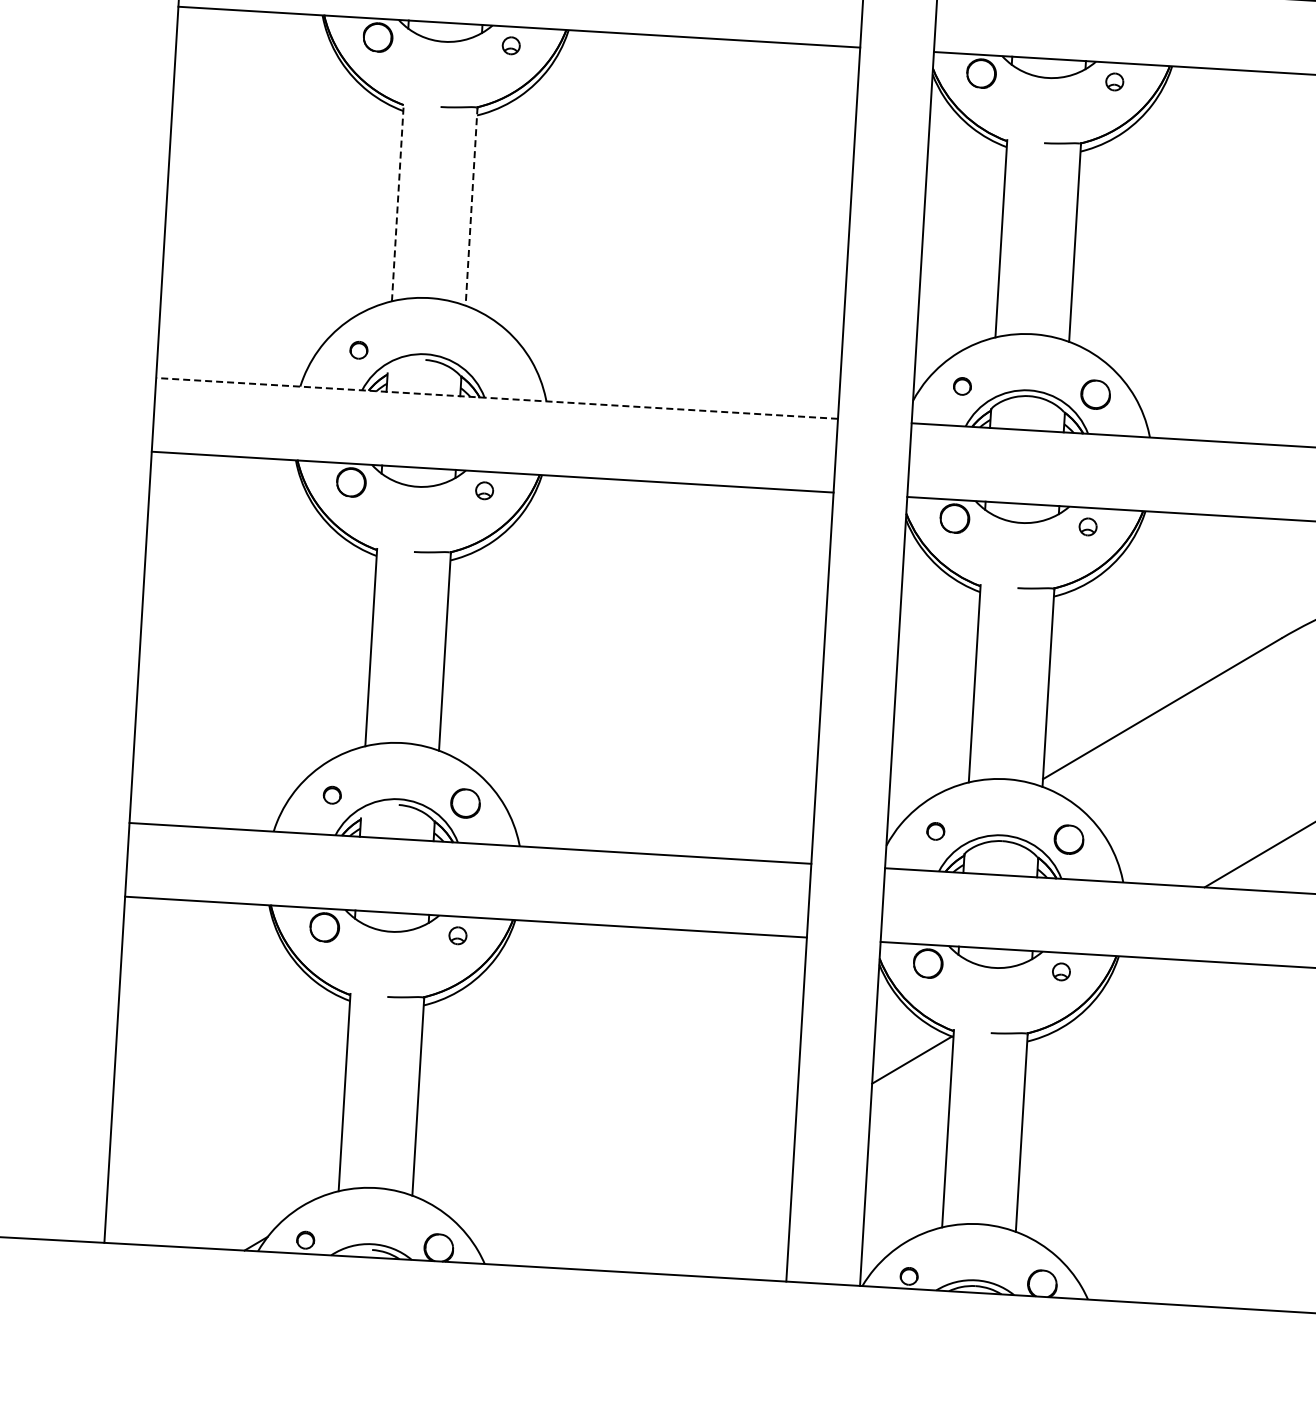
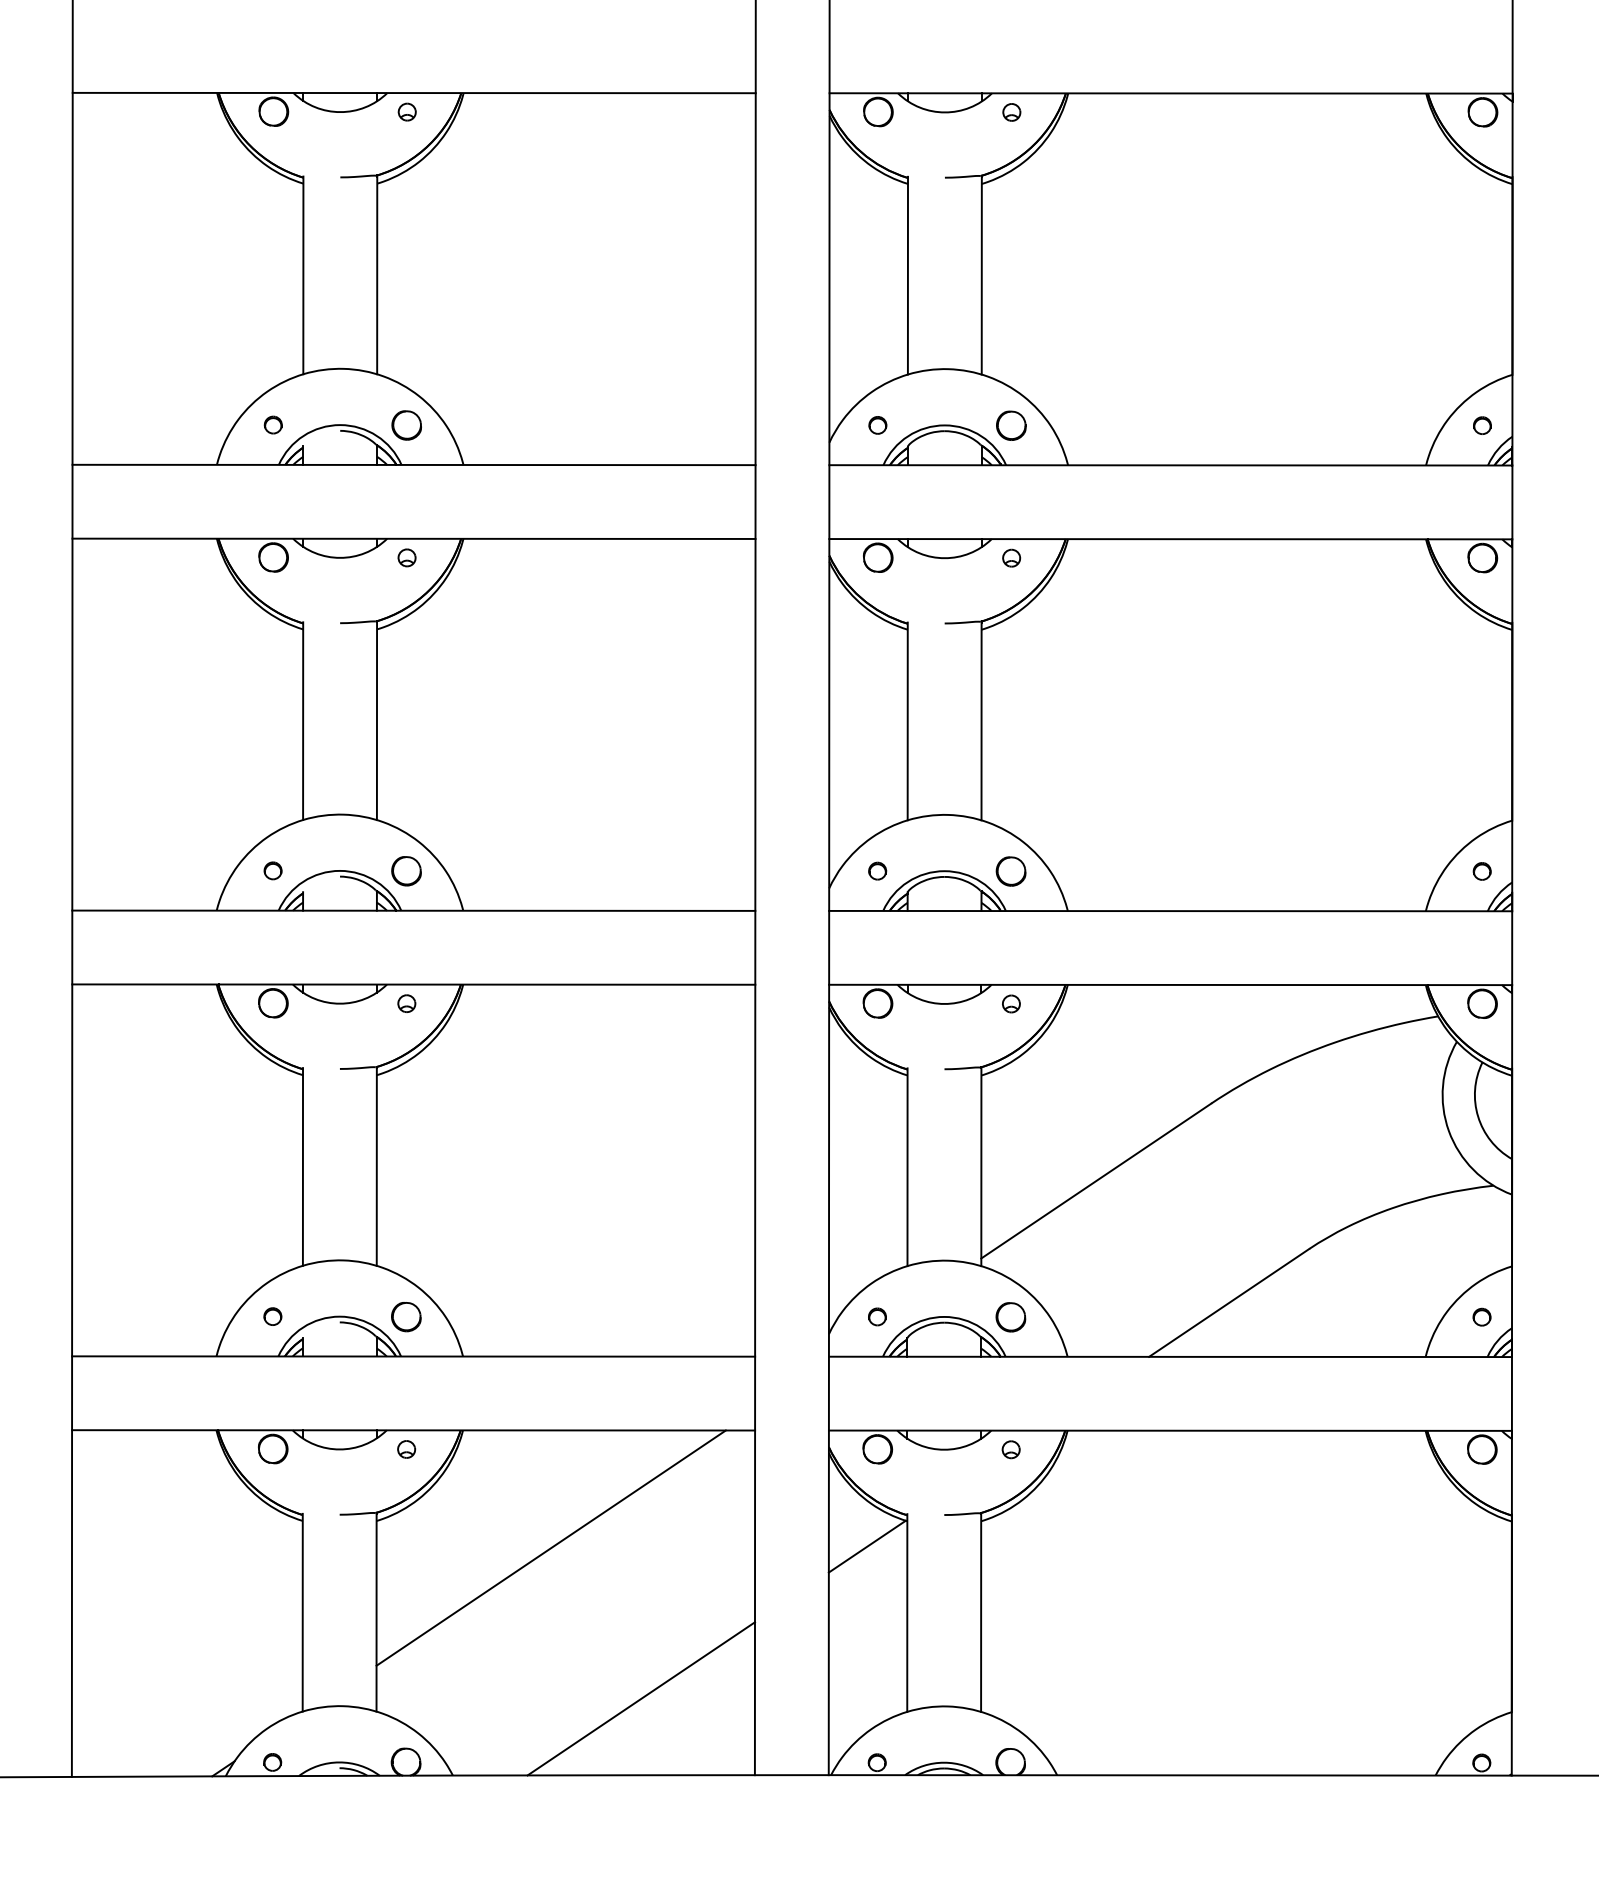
line: (398, 202) -> (303, 721), dashed -> solid
line: (471, 207) -> (376, 721), dashed -> solid
part: (492, 358) -> (406, 871), added
line: (496, 398) -> (413, 910), dashed -> solid
line: (595, 1042) -> (550, 1547), added
line: (677, 1198) -> (641, 1698), added

